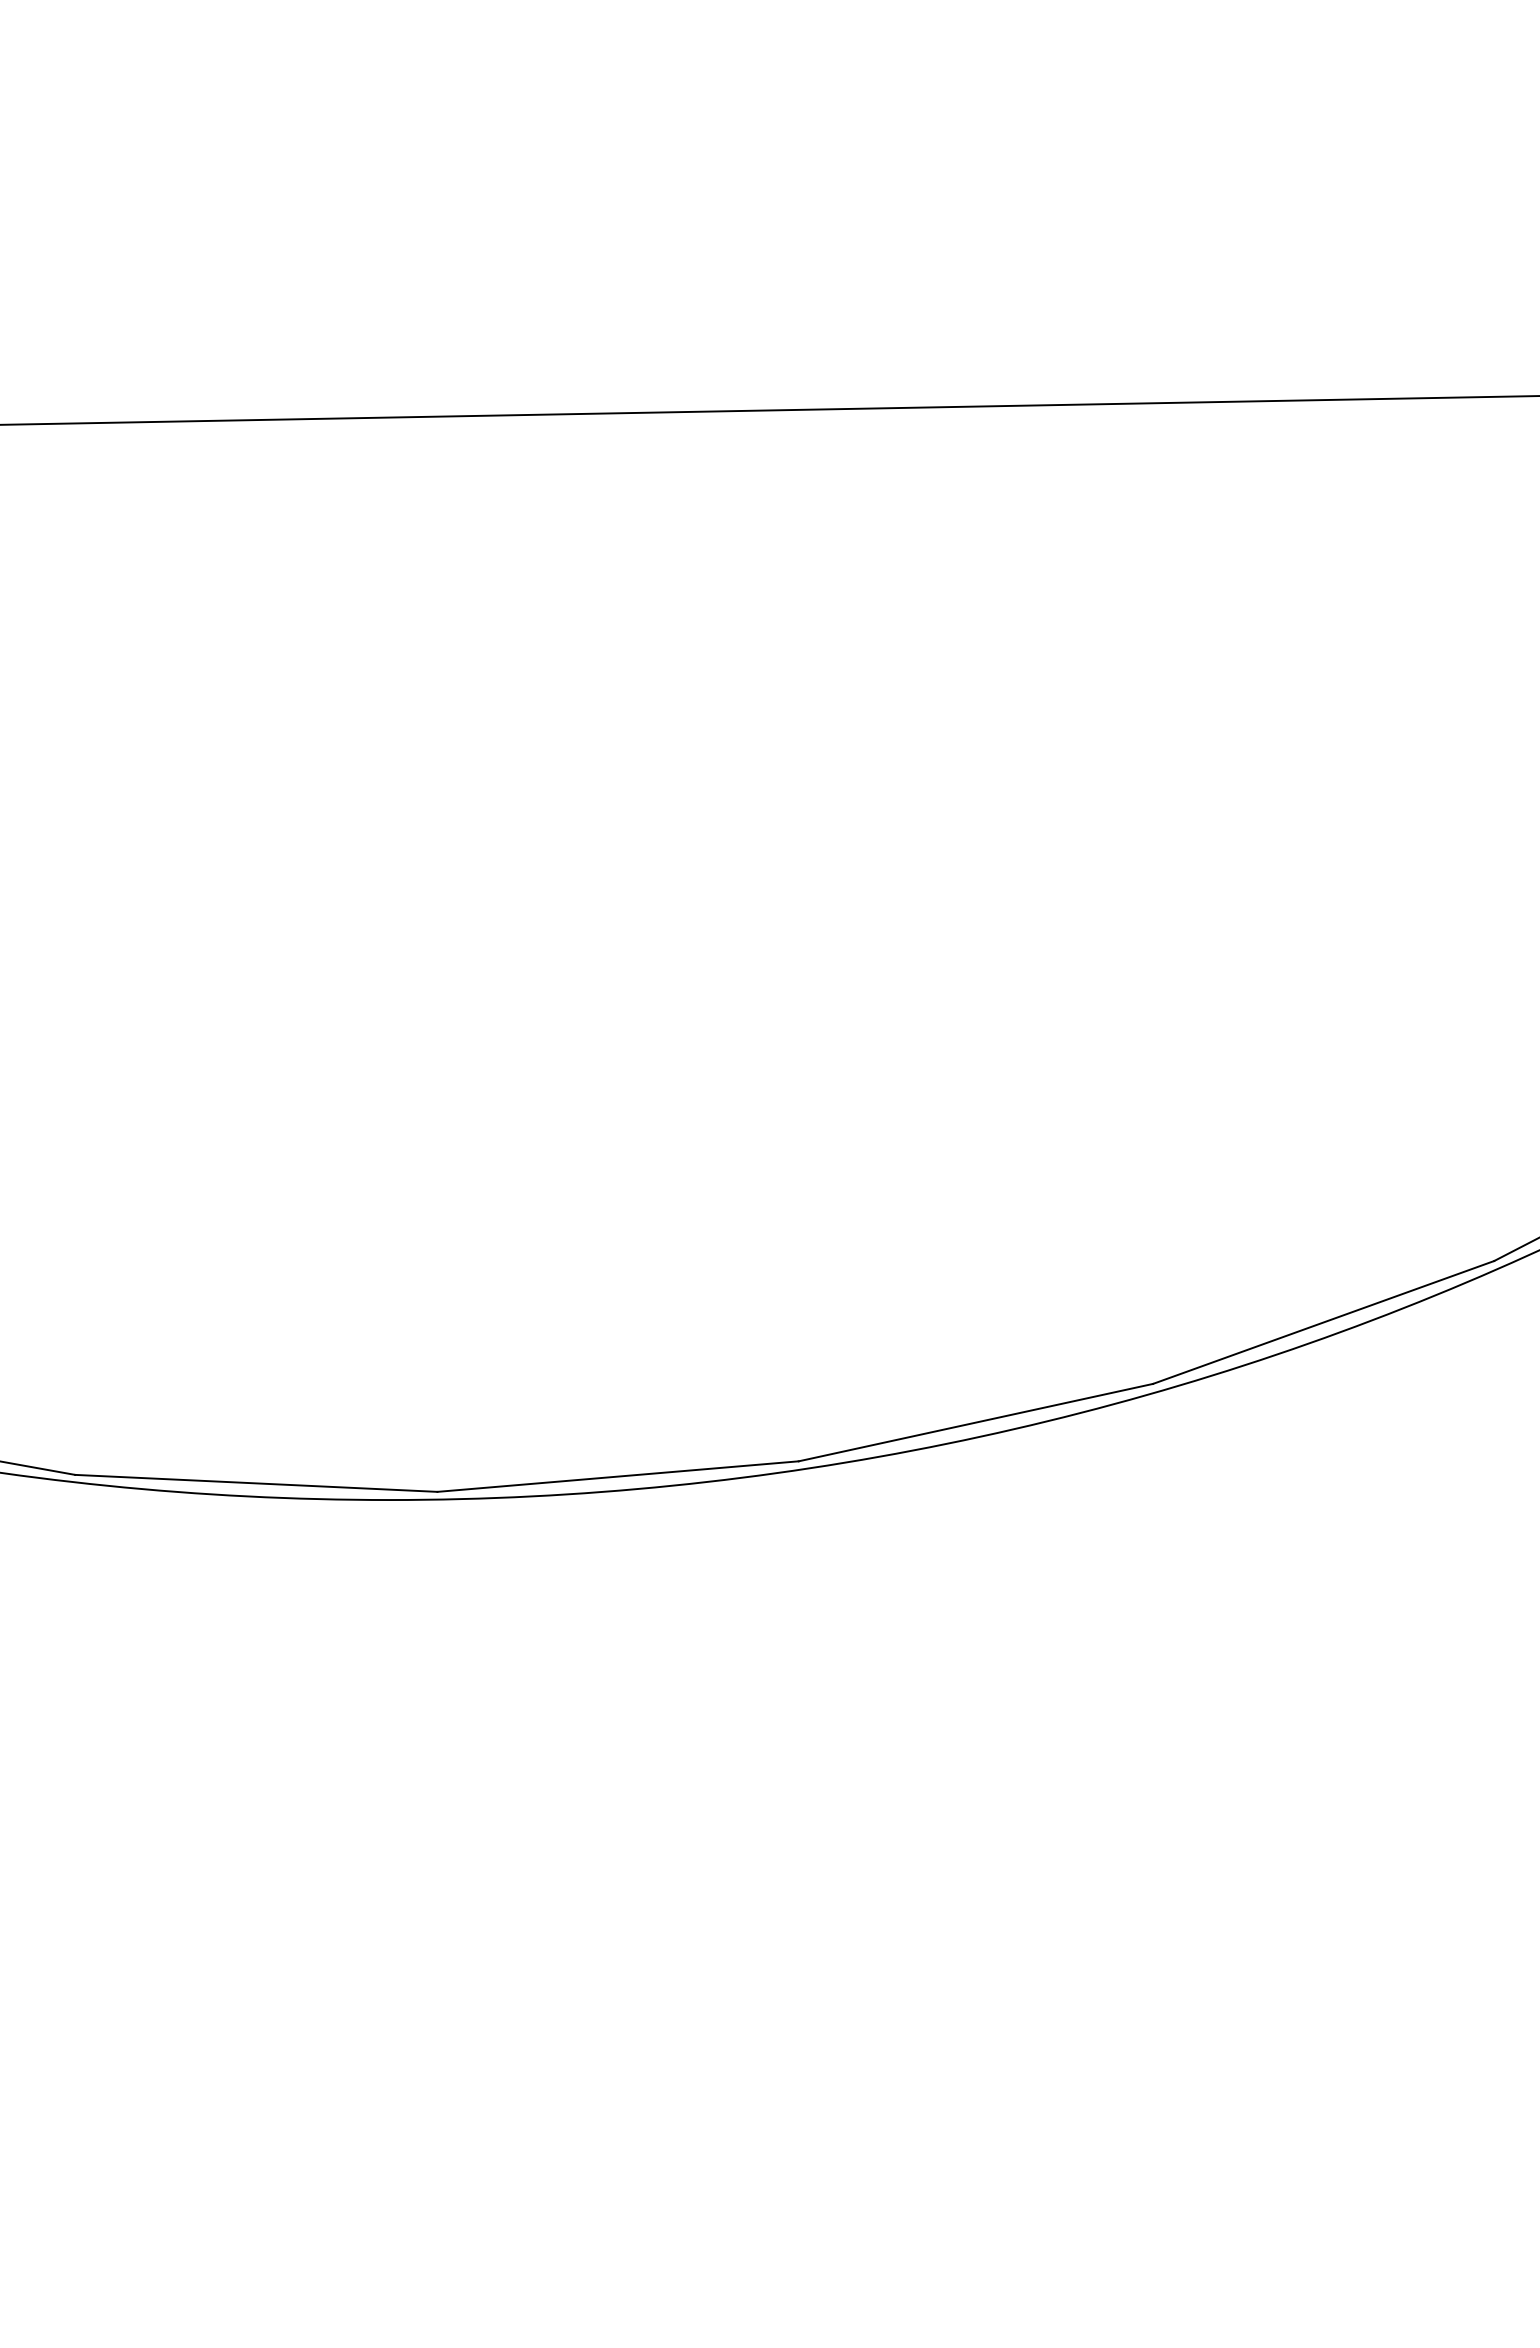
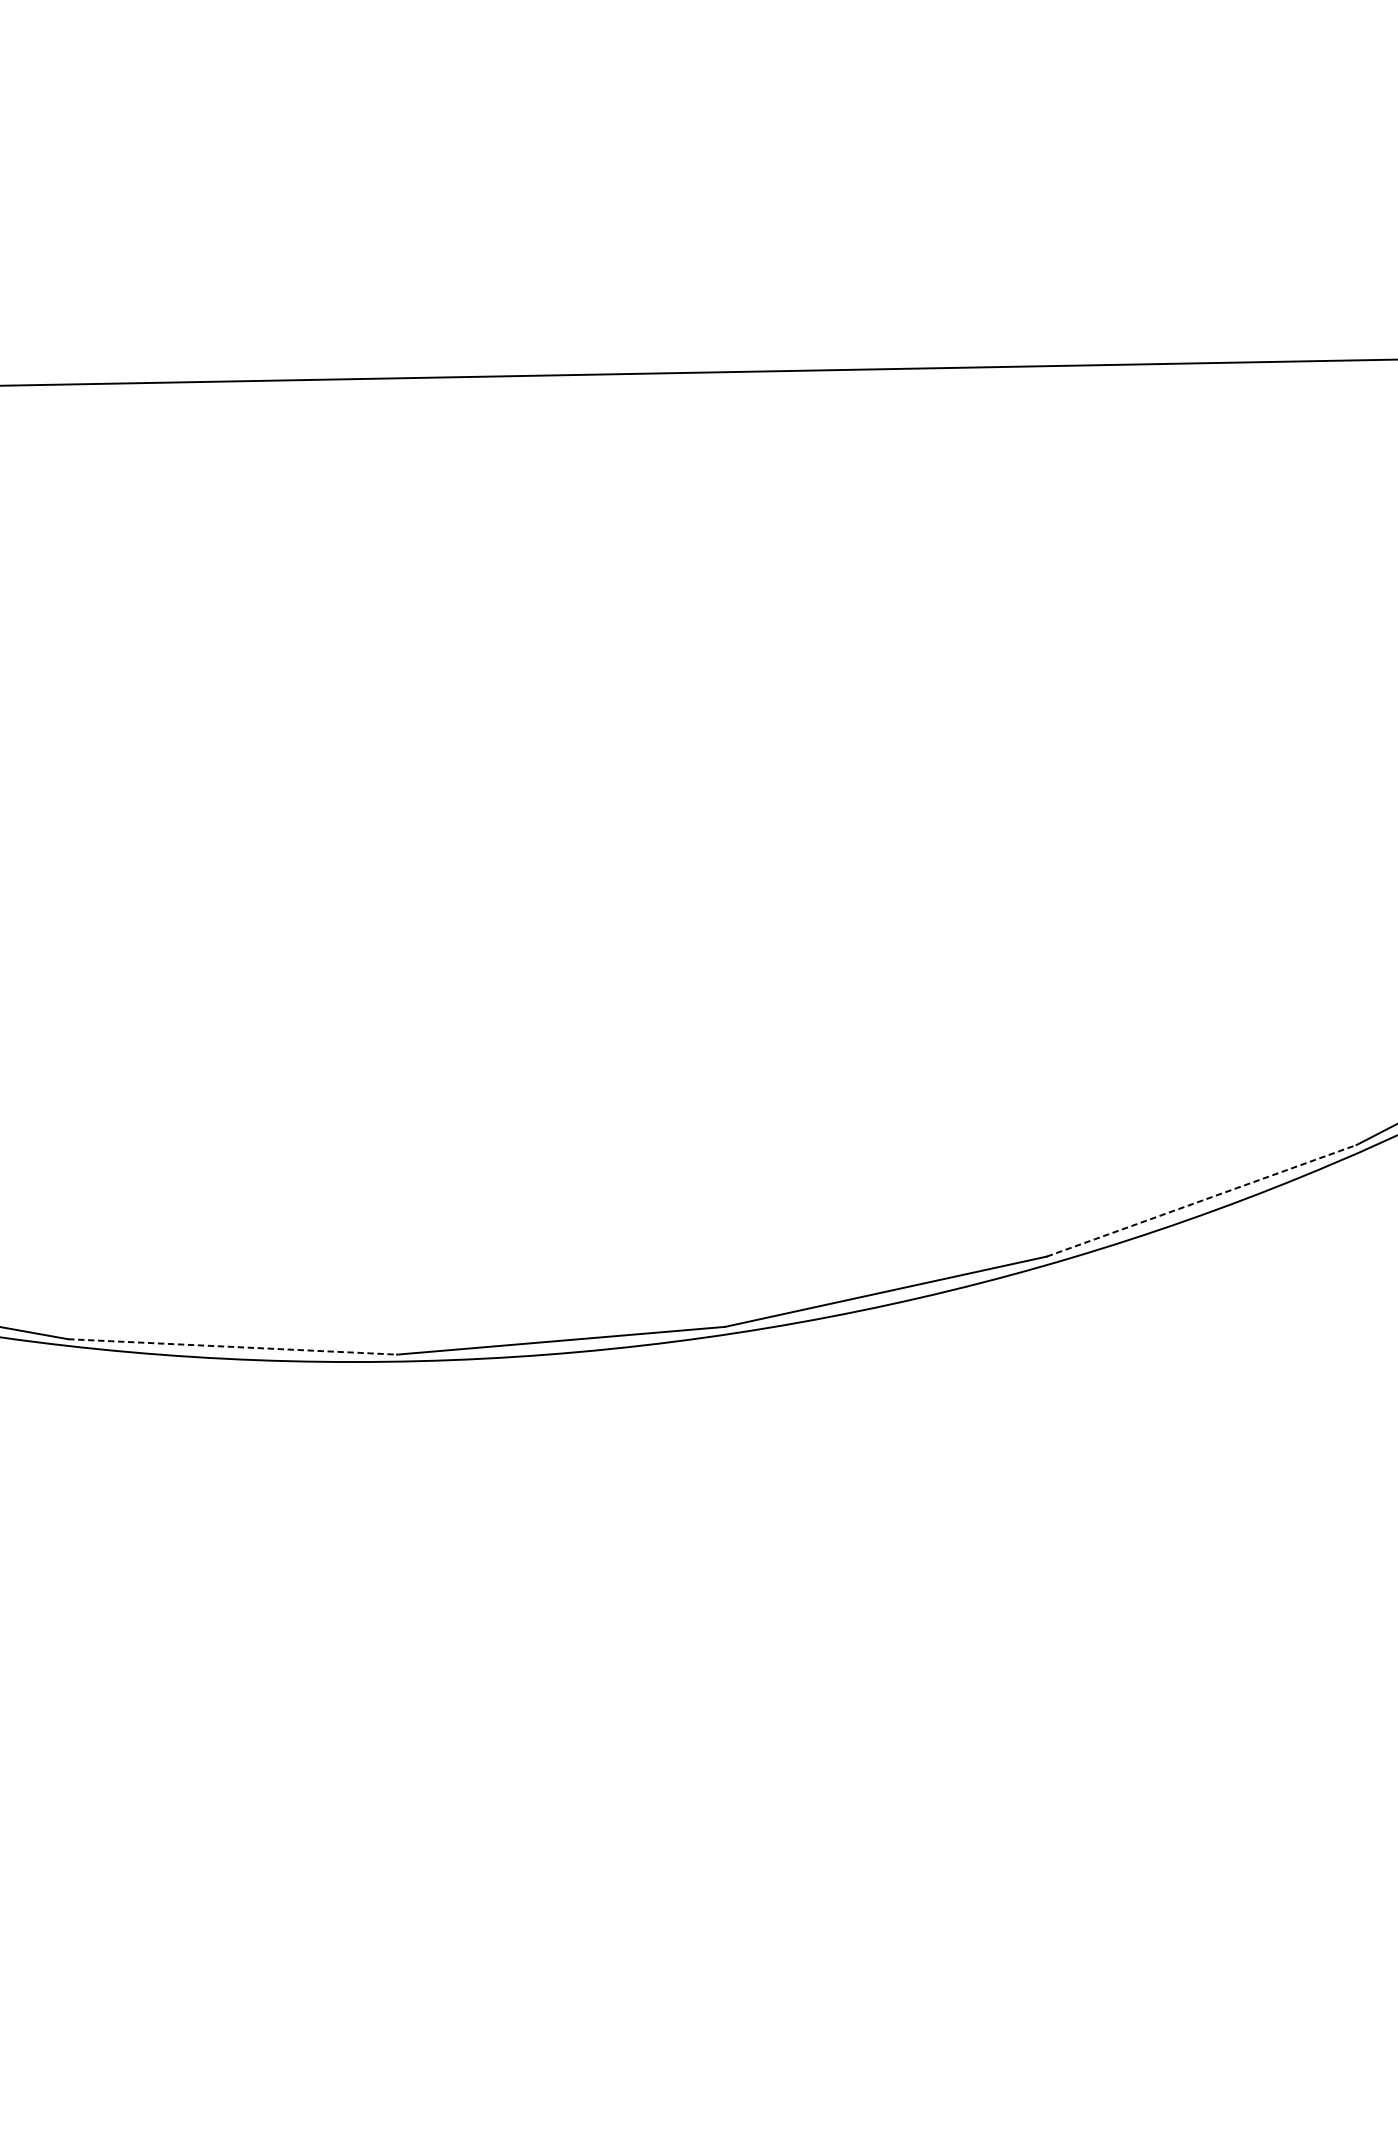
line: (1324, 1322) -> (1202, 1200), solid -> dashed
line: (256, 1483) -> (232, 1347), solid -> dashed

